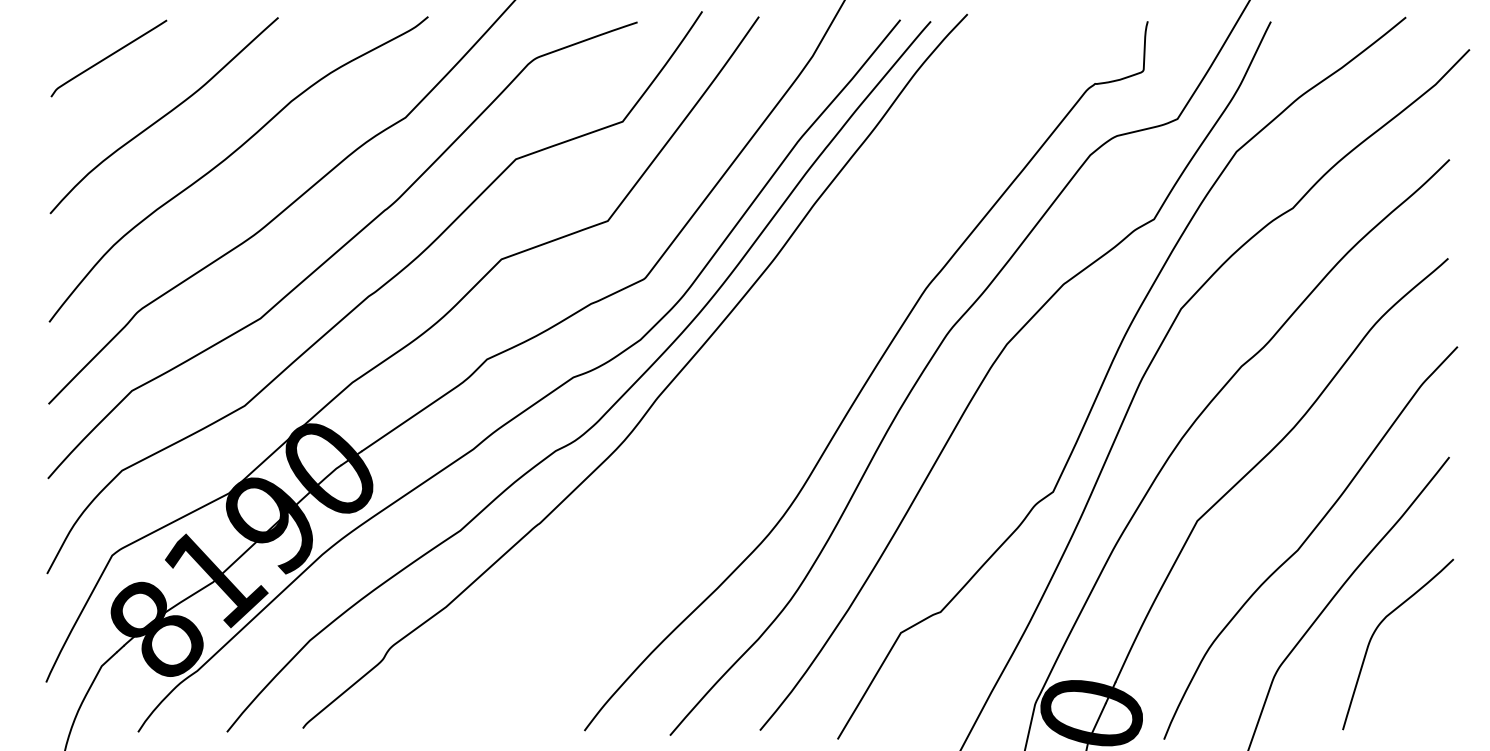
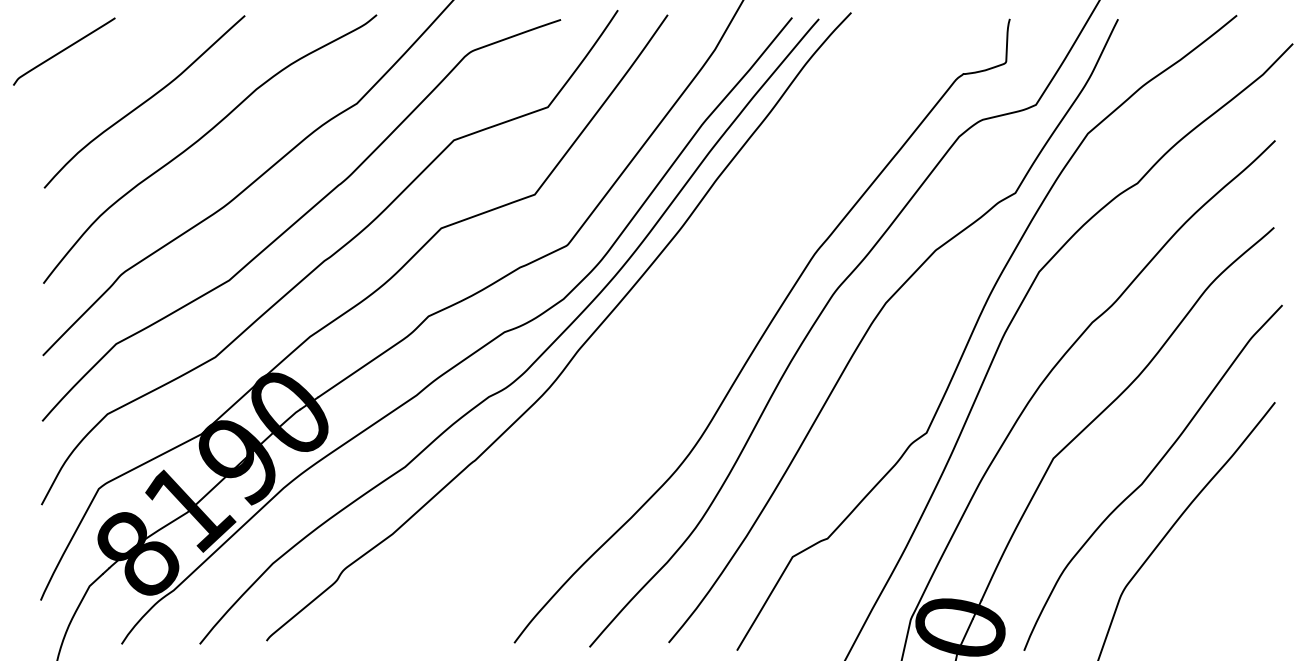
curve: (108, 57) -> (63, 50), moved
curve: (1377, 629) -> (1211, 553), removed

